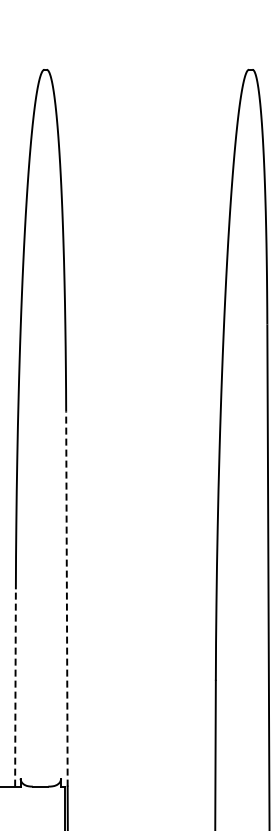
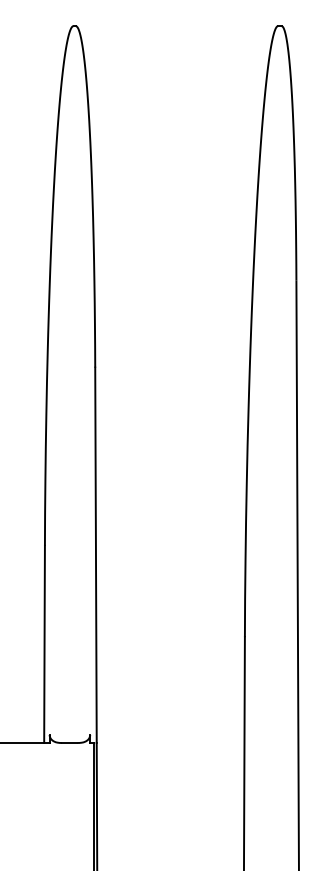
line: (66, 599) -> (95, 555), dashed -> solid
line: (15, 688) -> (44, 644), dashed -> solid

